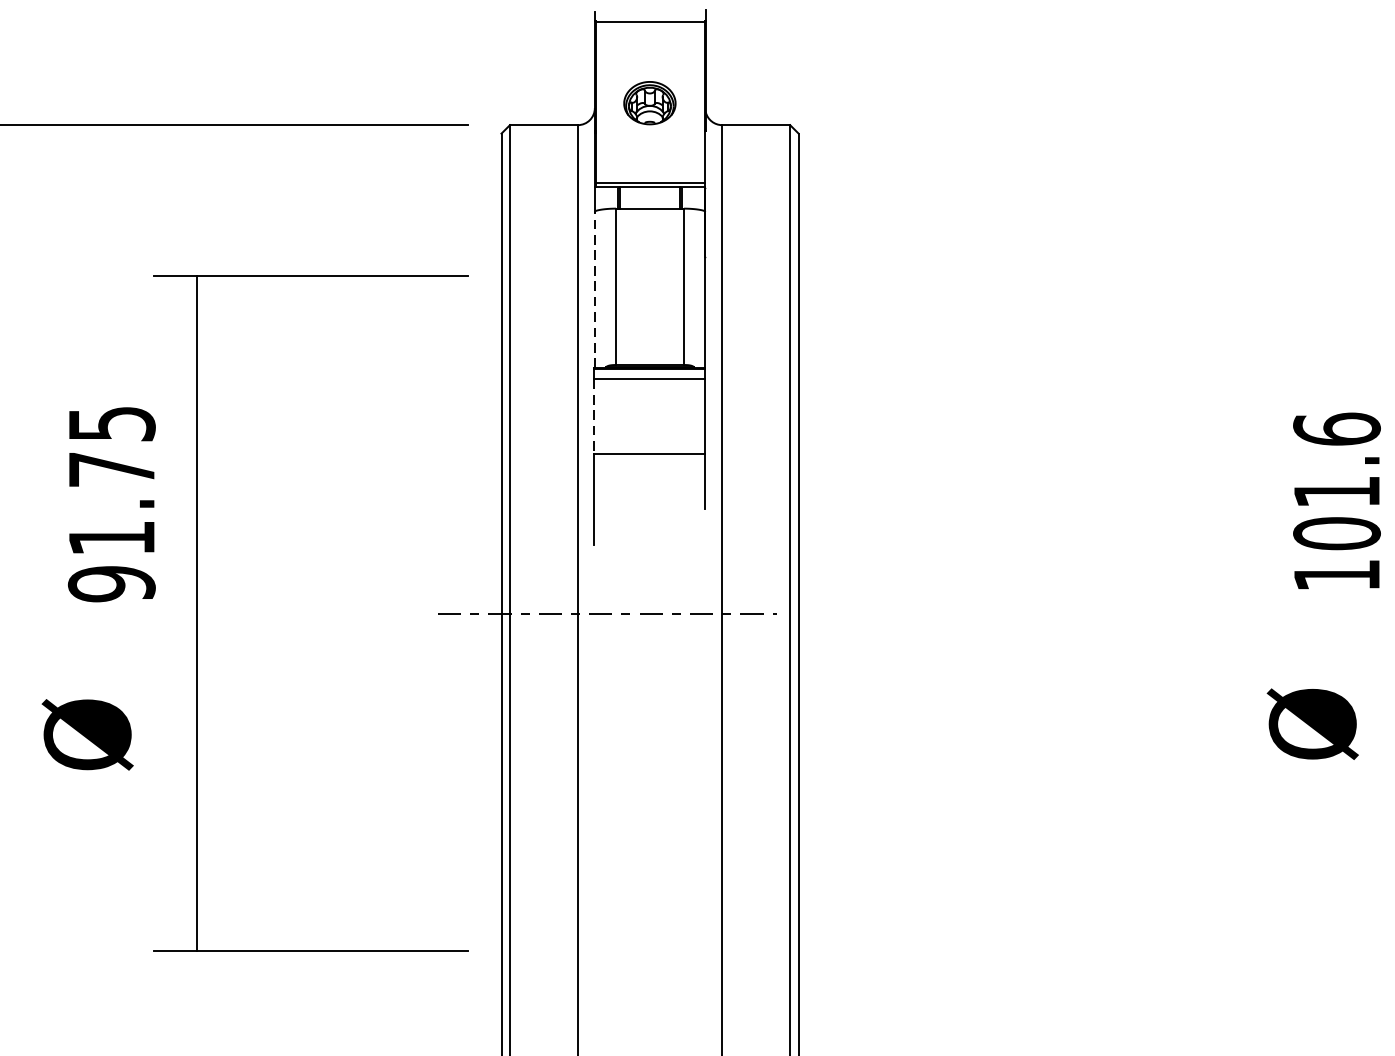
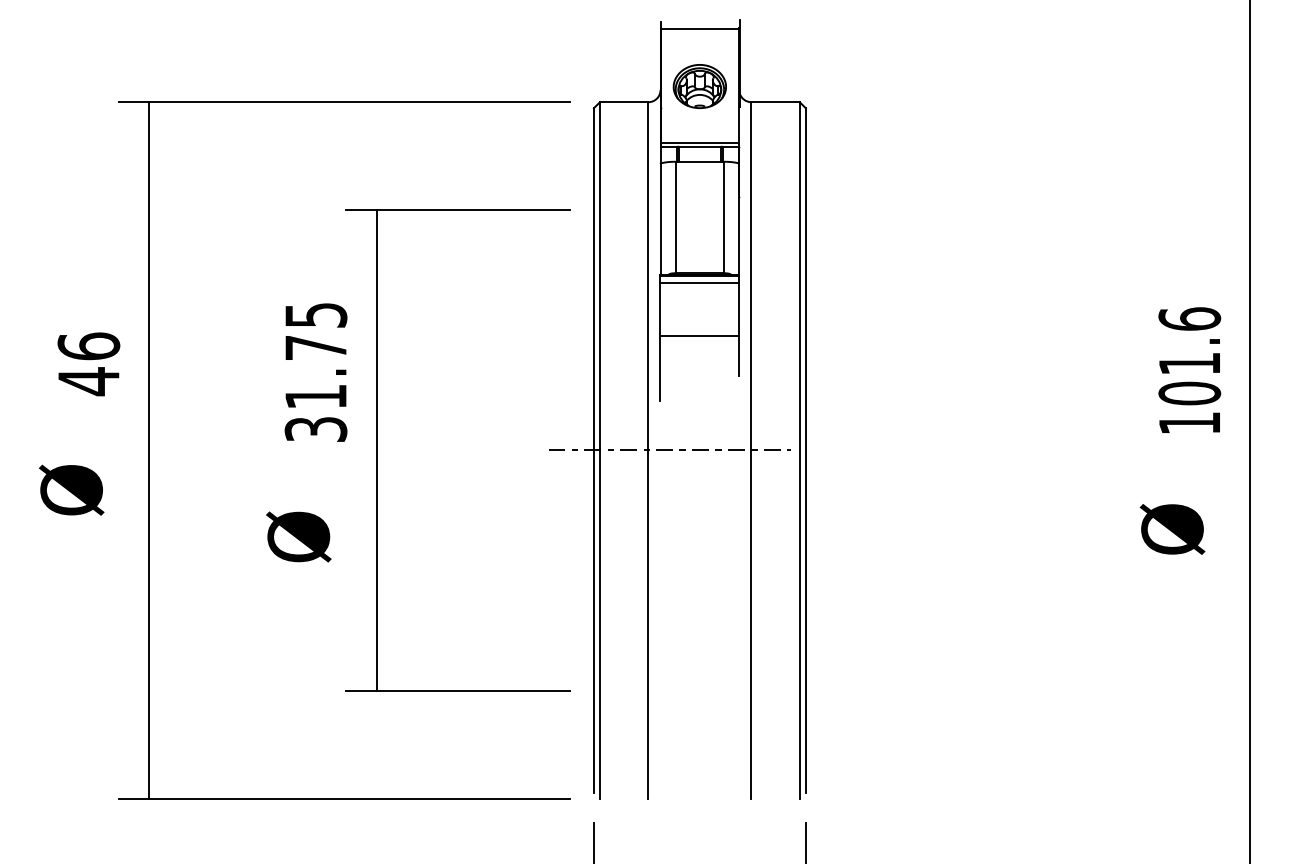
part: (649, 103) -> (699, 86), size x1.43
line: (594, 289) -> (660, 219), dashed -> solid
line: (594, 417) -> (660, 310), dashed -> solid
text: (111, 584) -> (315, 429), 91.75 -> 31.75

